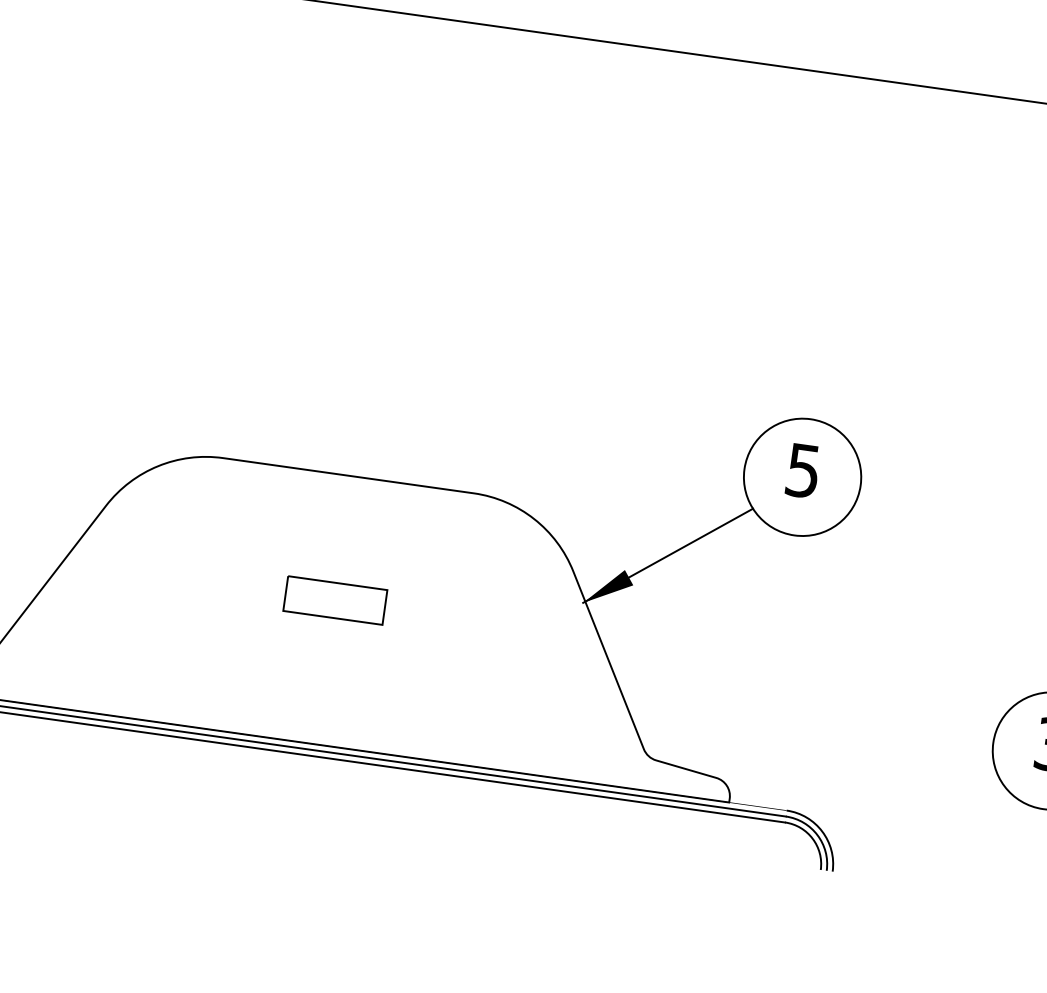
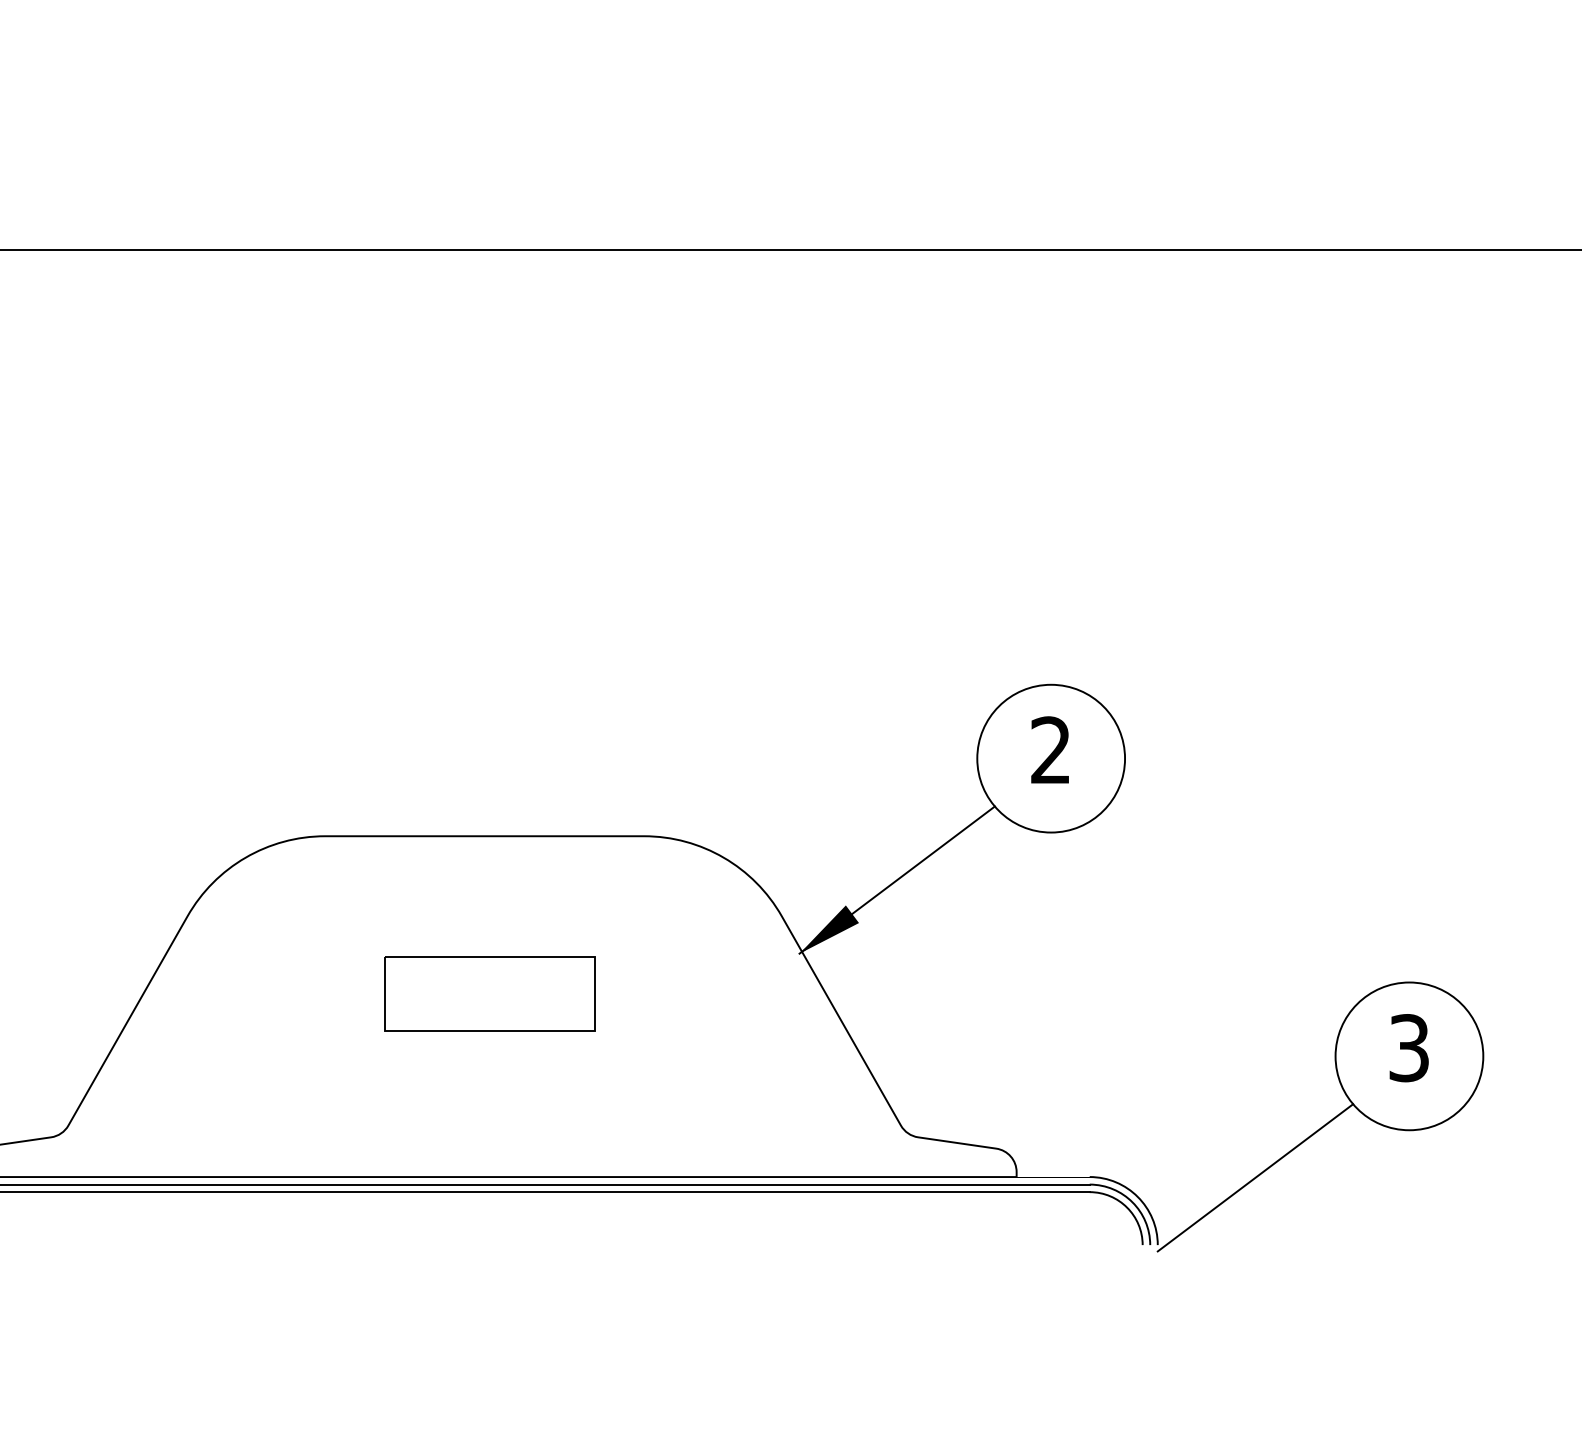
text: (802, 470) -> (1050, 750), 5 -> 2
part: (334, 599) -> (489, 993), size x1.67
line: (916, 829) -> (1255, 1177), added

